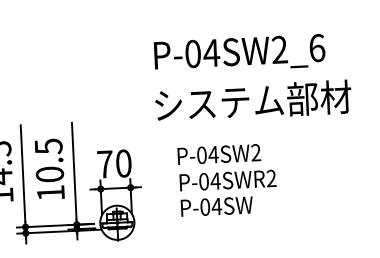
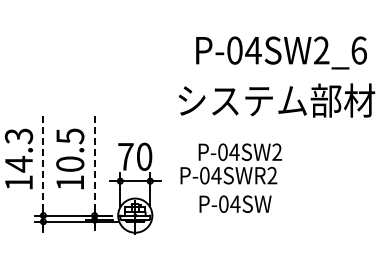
text: (239, 53) -> (281, 52), moved
line: (74, 170) -> (94, 161), solid -> dashed
line: (23, 173) -> (43, 161), solid -> dashed
text: (227, 180) -> (228, 175), moved

